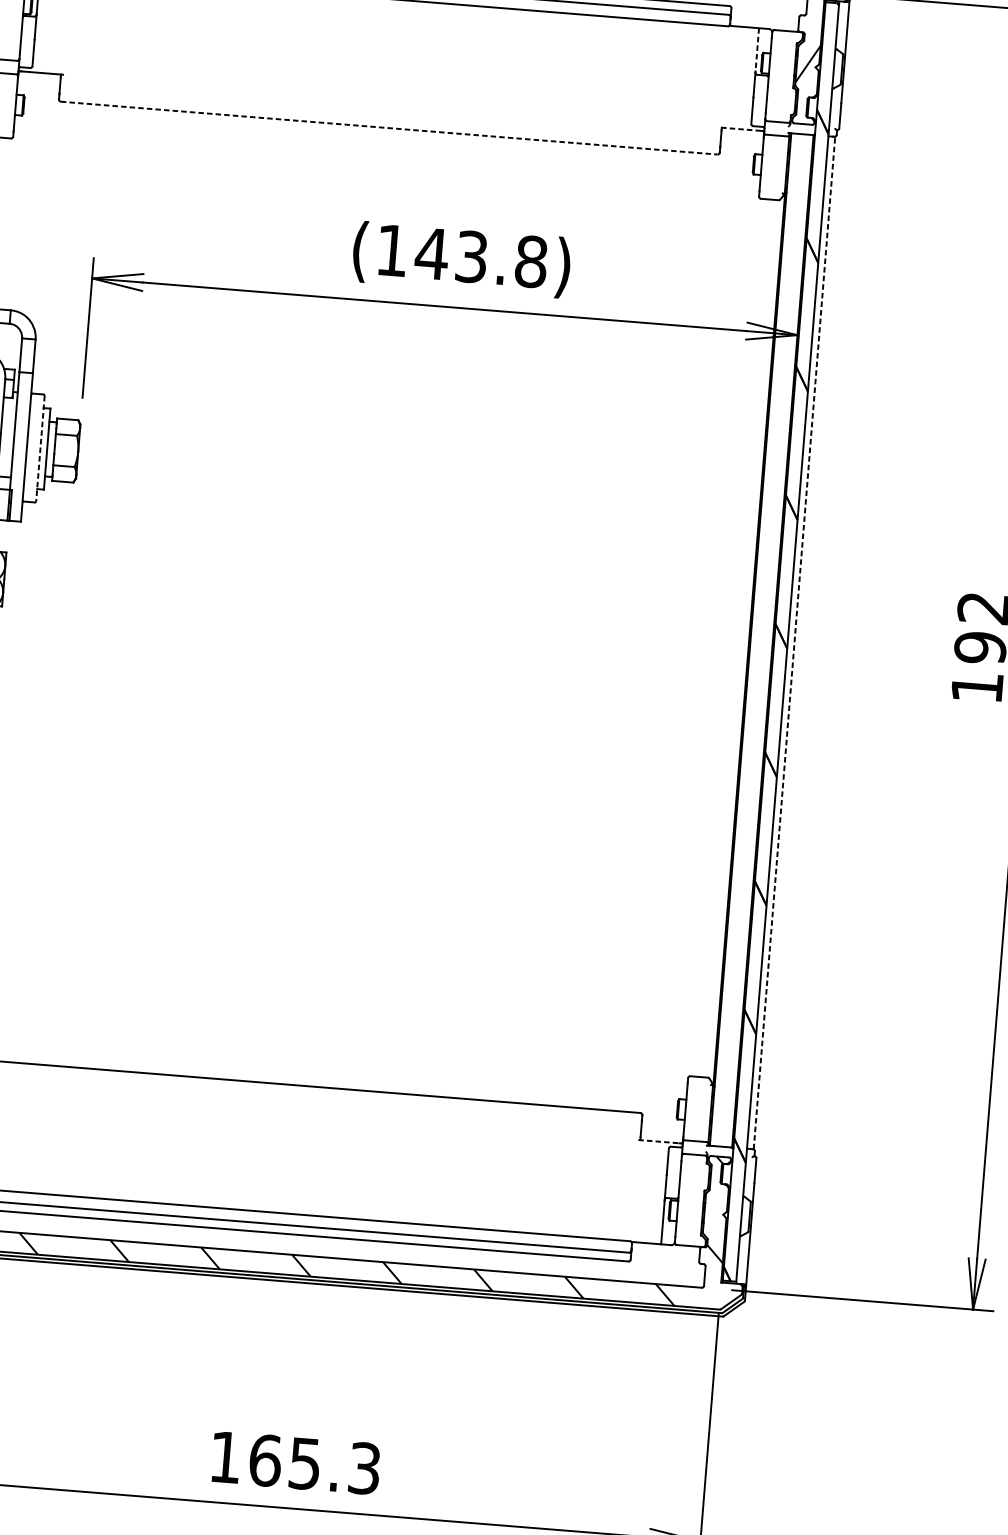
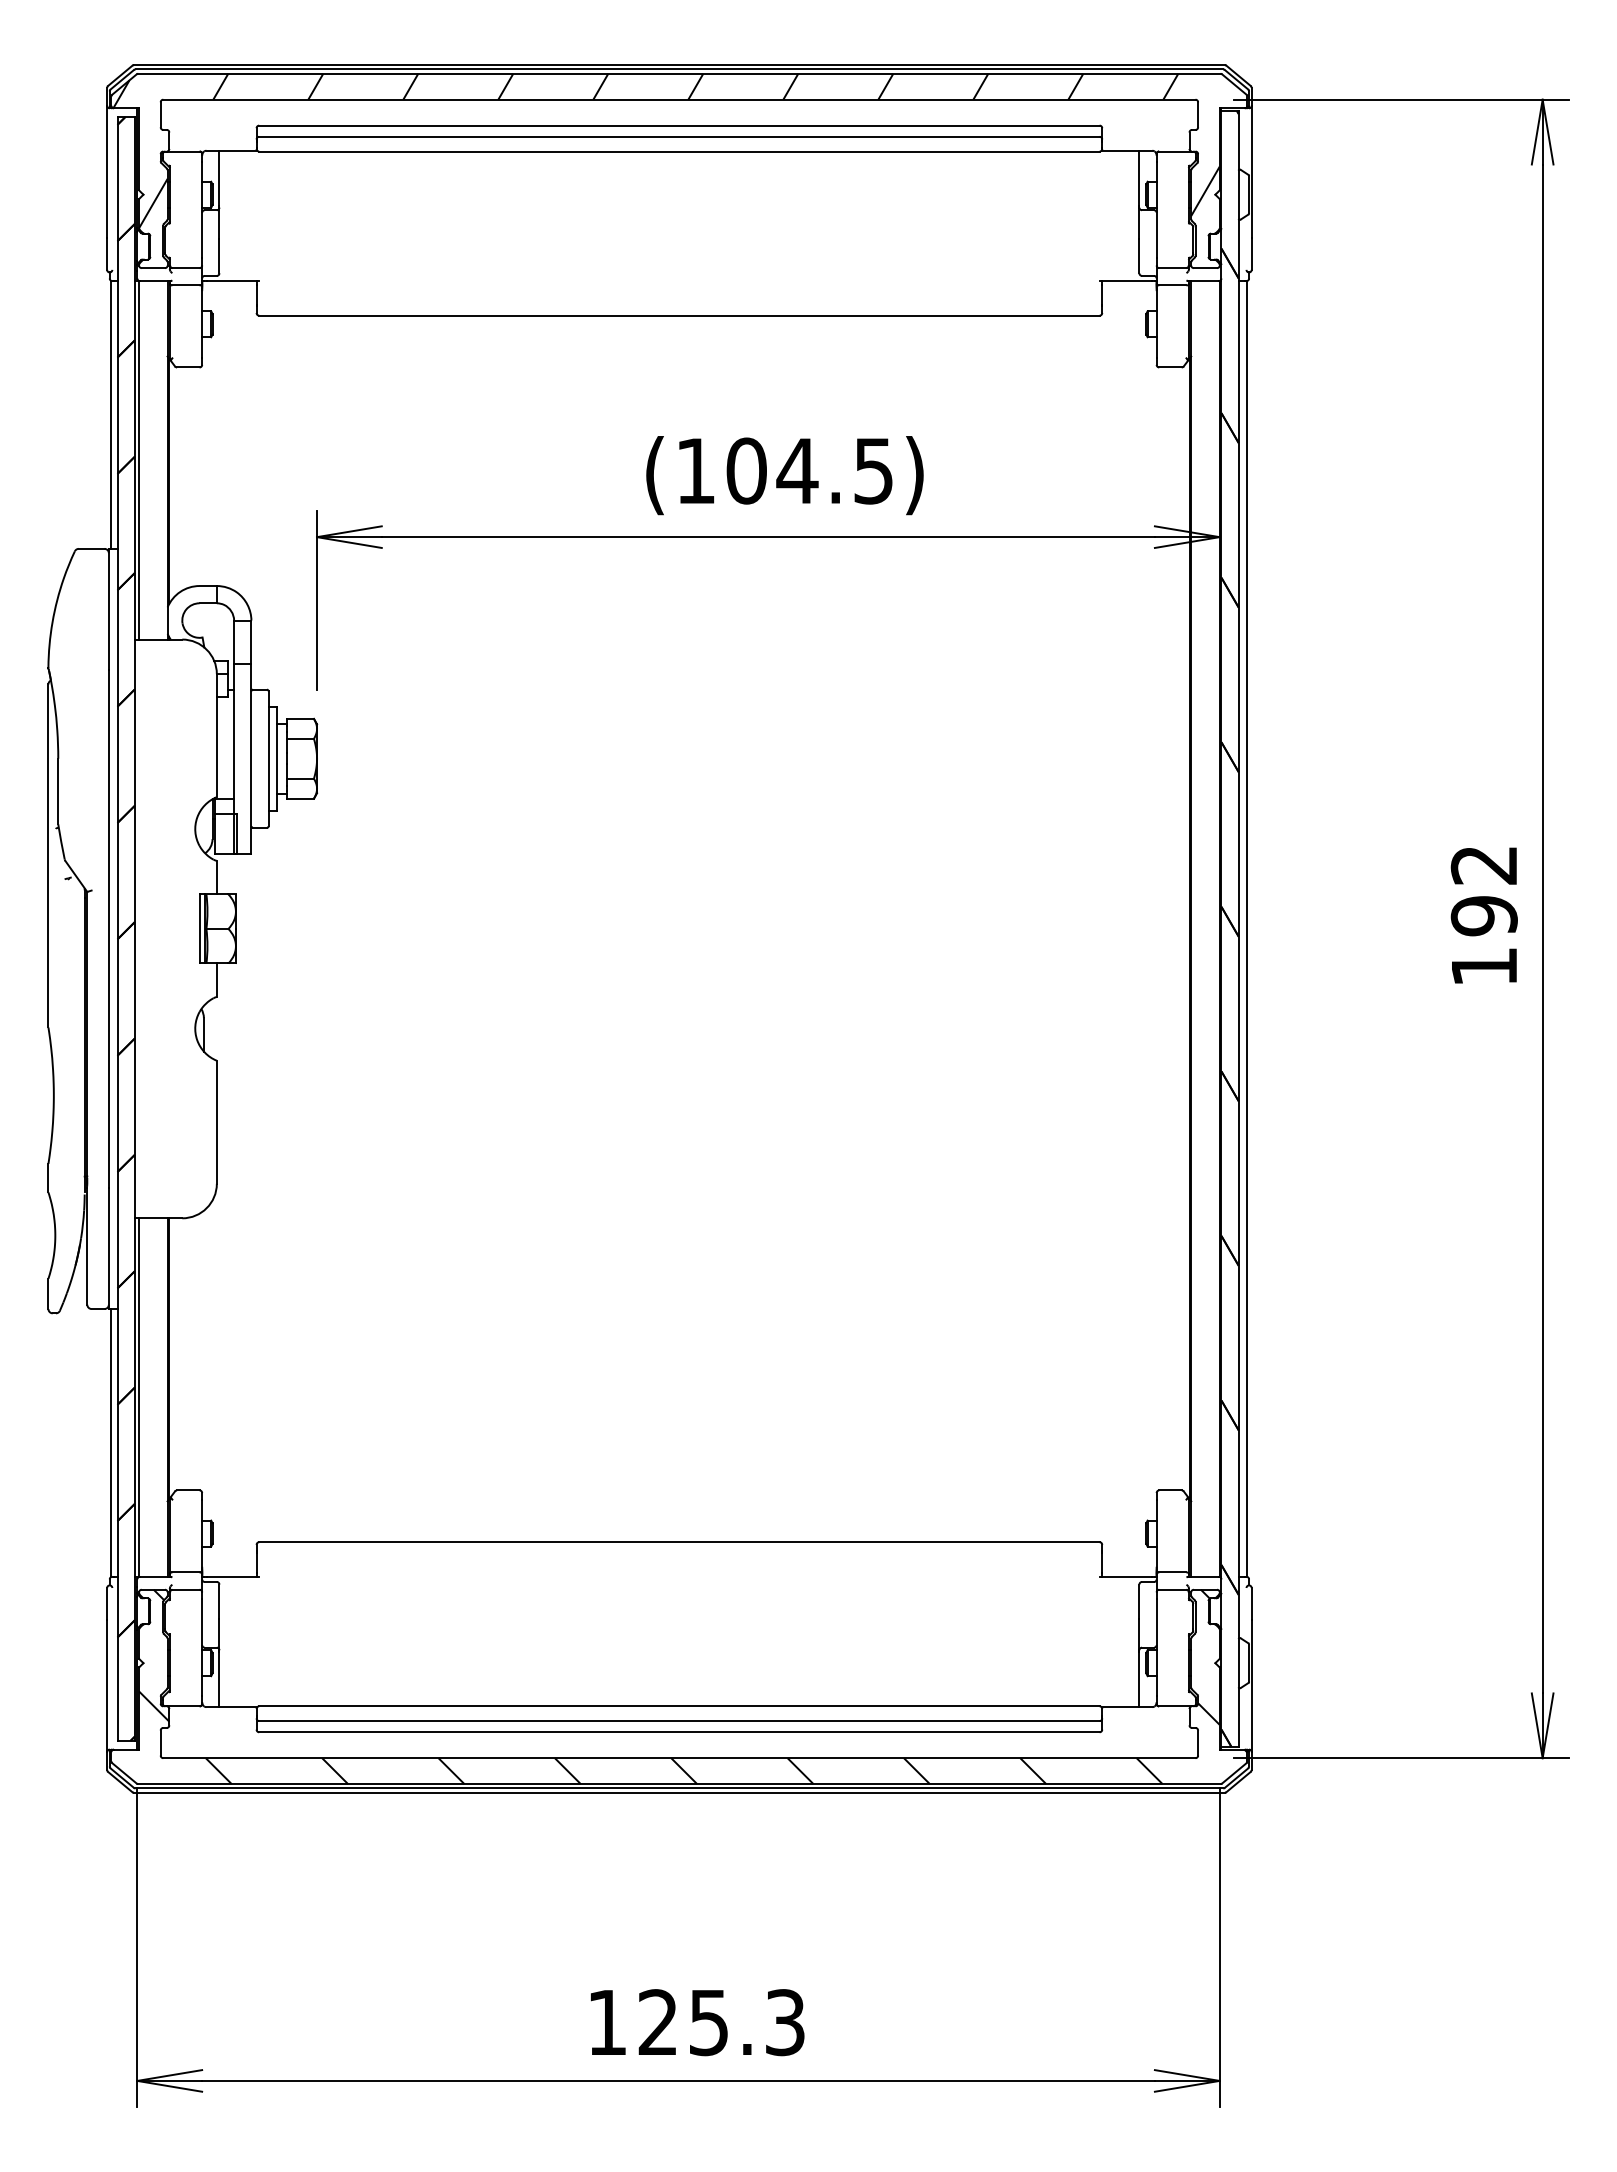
line: (757, 49) -> (1139, 178), dashed -> solid
line: (389, 128) -> (679, 315), dashed -> solid
line: (739, 129) -> (1125, 281), dashed -> solid
text: (481, 257) -> (809, 470), (143.8) -> (104.5)
line: (40, 449) -> (268, 759), dashed -> solid
line: (794, 642) -> (1247, 928), dashed -> solid
line: (659, 1141) -> (1126, 1576), dashed -> solid
text: (265, 1460) -> (658, 2022), 165.3 -> 125.3

